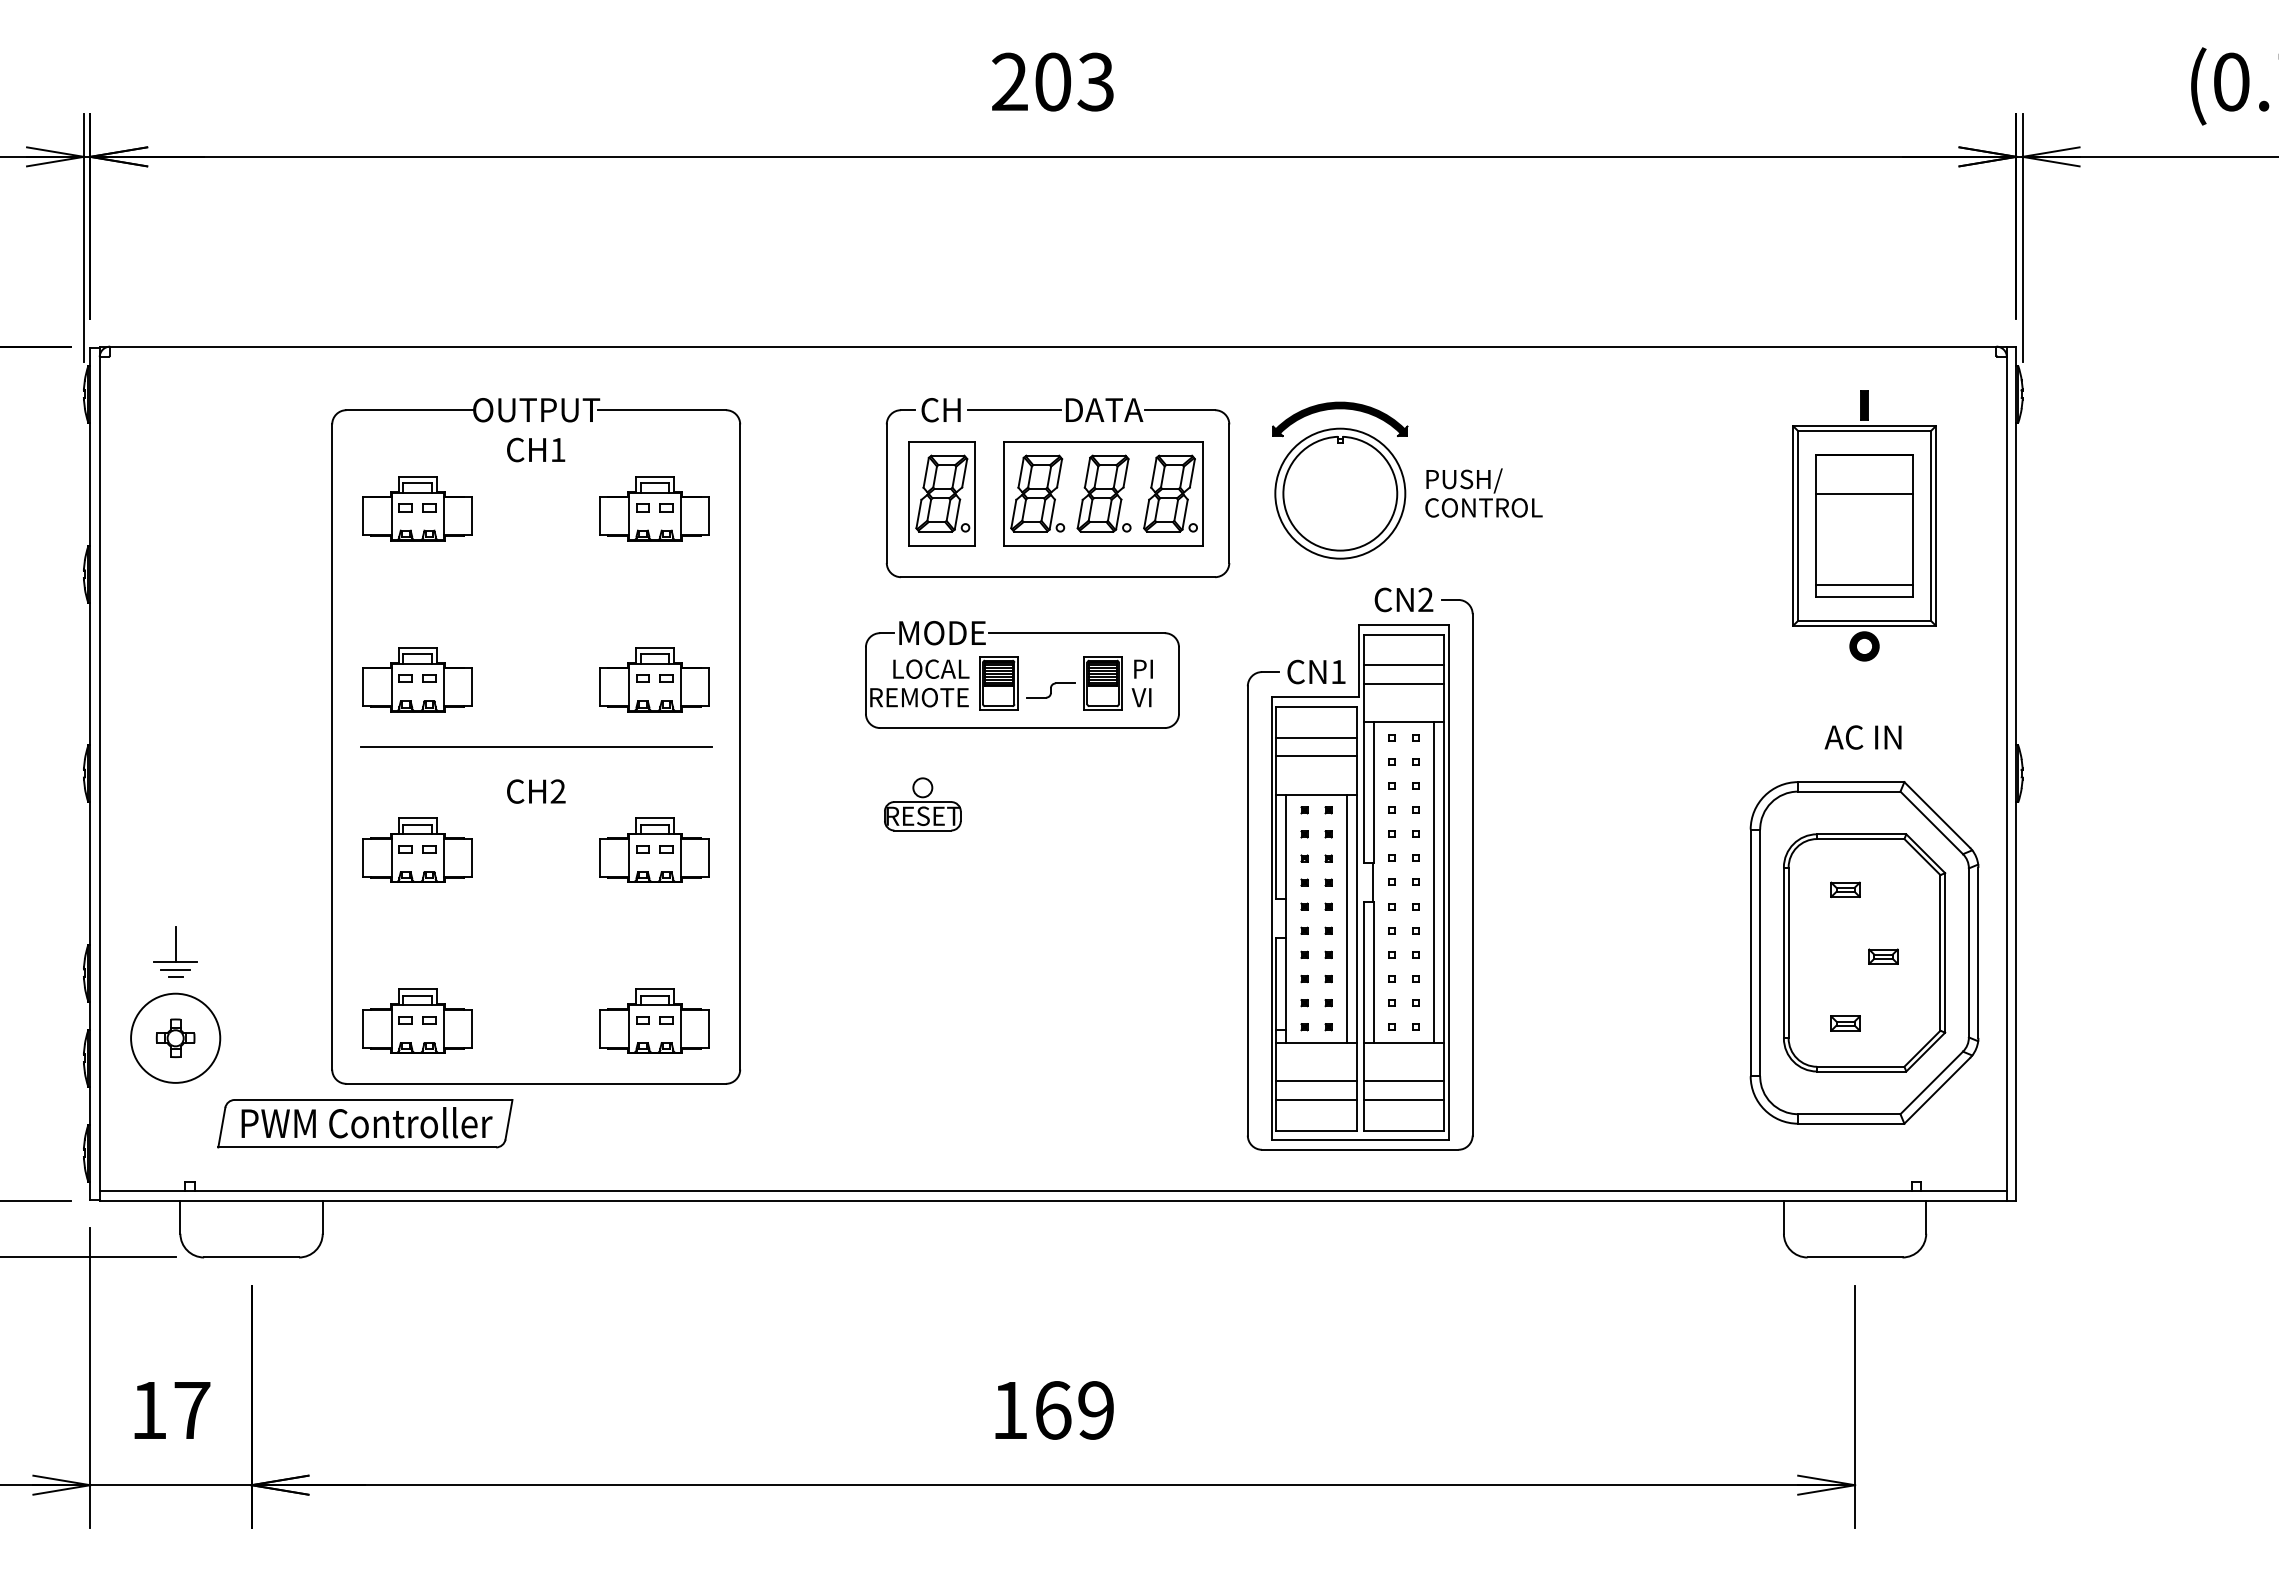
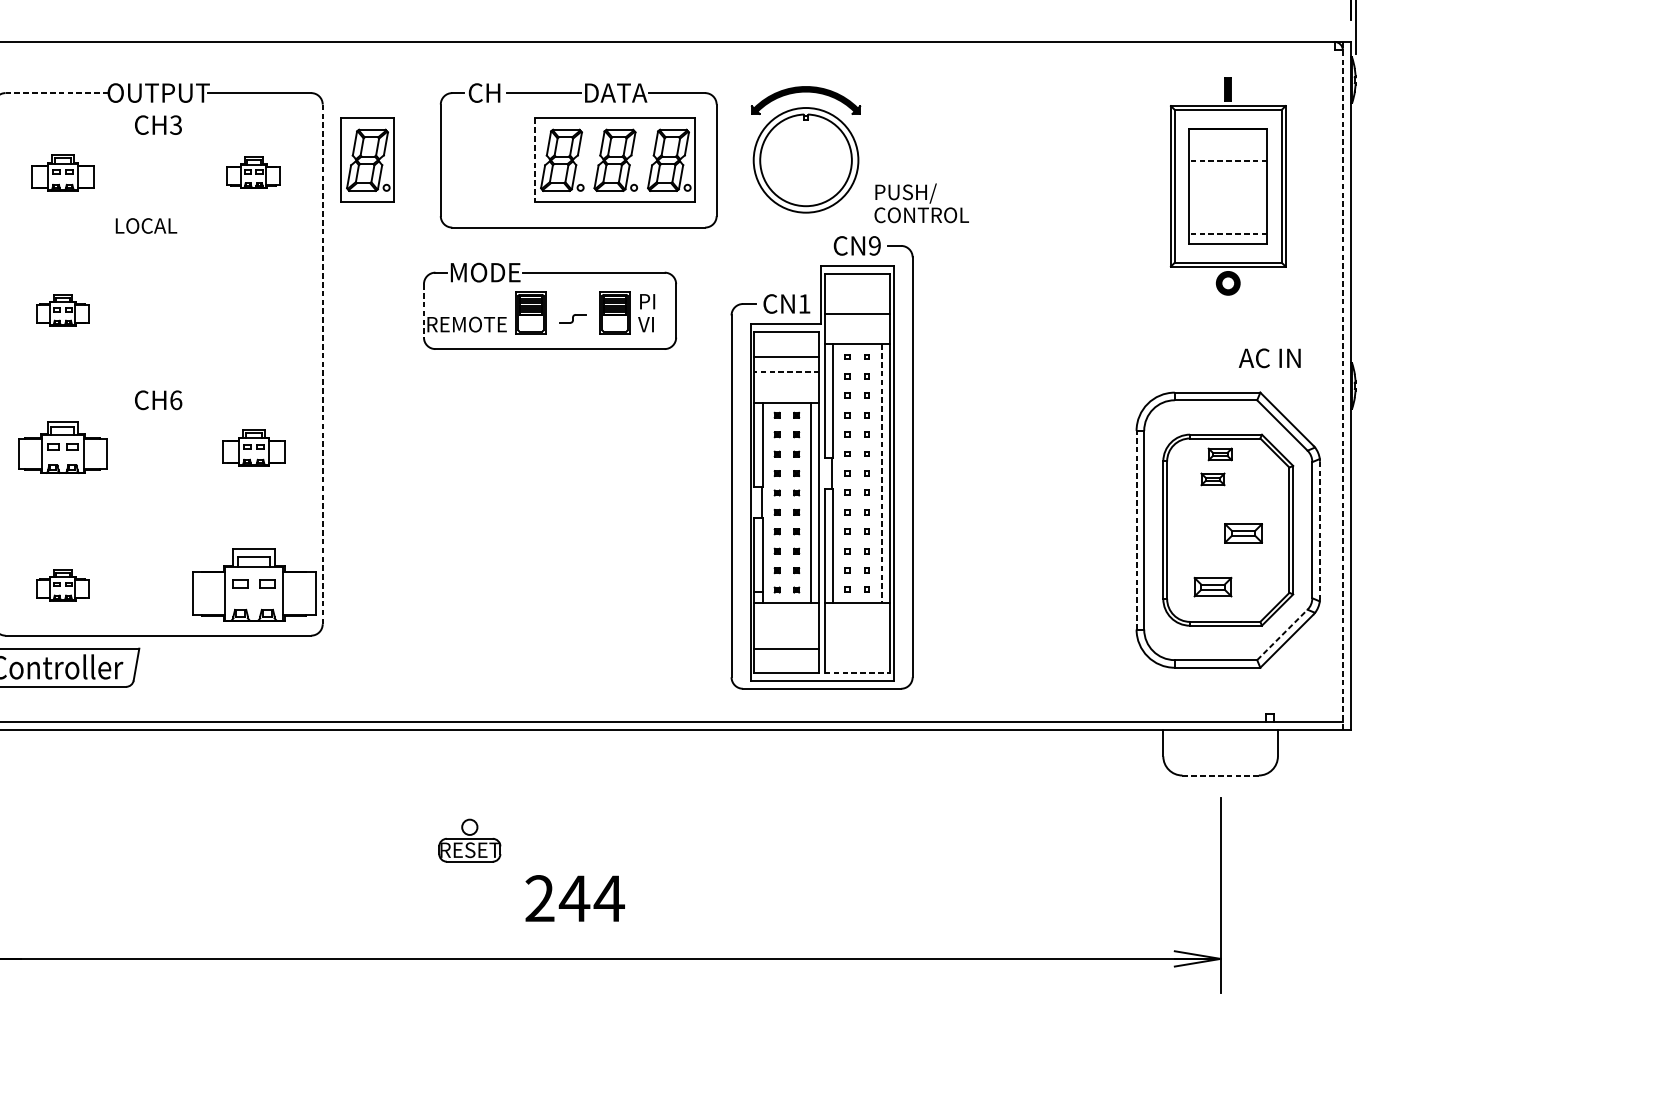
line: (410, 410) -> (57, 93), solid -> dashed
text: (557, 449) -> (175, 124), CH1 -> CH3
text: (1483, 492) -> (921, 202), moved
part: (941, 493) -> (367, 160), moved
line: (1864, 493) -> (1228, 160), solid -> dashed
line: (1003, 494) -> (534, 160), solid -> dashed
part: (417, 508) -> (62, 172), size x0.7
part: (654, 508) -> (253, 172), size x0.6
line: (1864, 585) -> (1228, 234), solid -> dashed
text: (1425, 600) -> (874, 246), CN2 -> CN9
line: (1403, 665) -> (856, 298), removed
text: (931, 668) -> (146, 225), moved
part: (417, 679) -> (62, 309), size x0.6
part: (654, 679) -> (253, 309), removed
line: (865, 681) -> (423, 311), solid -> dashed
part: (1050, 690) -> (572, 318), size x0.7
text: (1862, 737) -> (1269, 358), moved
line: (535, 747) -> (157, 364), removed
line: (740, 747) -> (322, 364), solid -> dashed
line: (1316, 756) -> (786, 372), solid -> dashed
line: (2006, 773) -> (1342, 385), solid -> dashed
text: (557, 791) -> (175, 400), CH2 -> CH6
part: (922, 804) -> (469, 840), moved
part: (654, 849) -> (253, 446), size x0.7
part: (1854, 858) -> (1220, 454), added
line: (1434, 882) -> (881, 473), solid -> dashed
line: (1750, 952) -> (1136, 529), solid -> dashed
line: (1978, 952) -> (1320, 529), solid -> dashed
part: (1883, 956) -> (1243, 533), size x1.6
part: (417, 1020) -> (62, 584), size x0.6
part: (654, 1020) -> (253, 584), size x1.4
part: (1845, 1023) -> (1212, 587), size x1.6
line: (1316, 1081) -> (786, 633), removed
line: (1403, 1081) -> (856, 633), removed
line: (1932, 1082) -> (1283, 634), solid -> dashed
line: (1403, 1099) -> (856, 648), removed
line: (1404, 1130) -> (857, 673), solid -> dashed
line: (1855, 1257) -> (1220, 775), solid -> dashed
text: (1053, 1410) -> (575, 898), 169 -> 244

